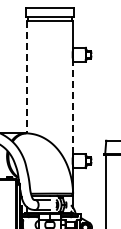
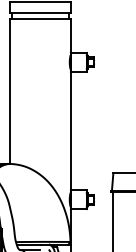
line: (26, 77) -> (10, 91), dashed -> solid
line: (73, 107) -> (70, 130), dashed -> solid

